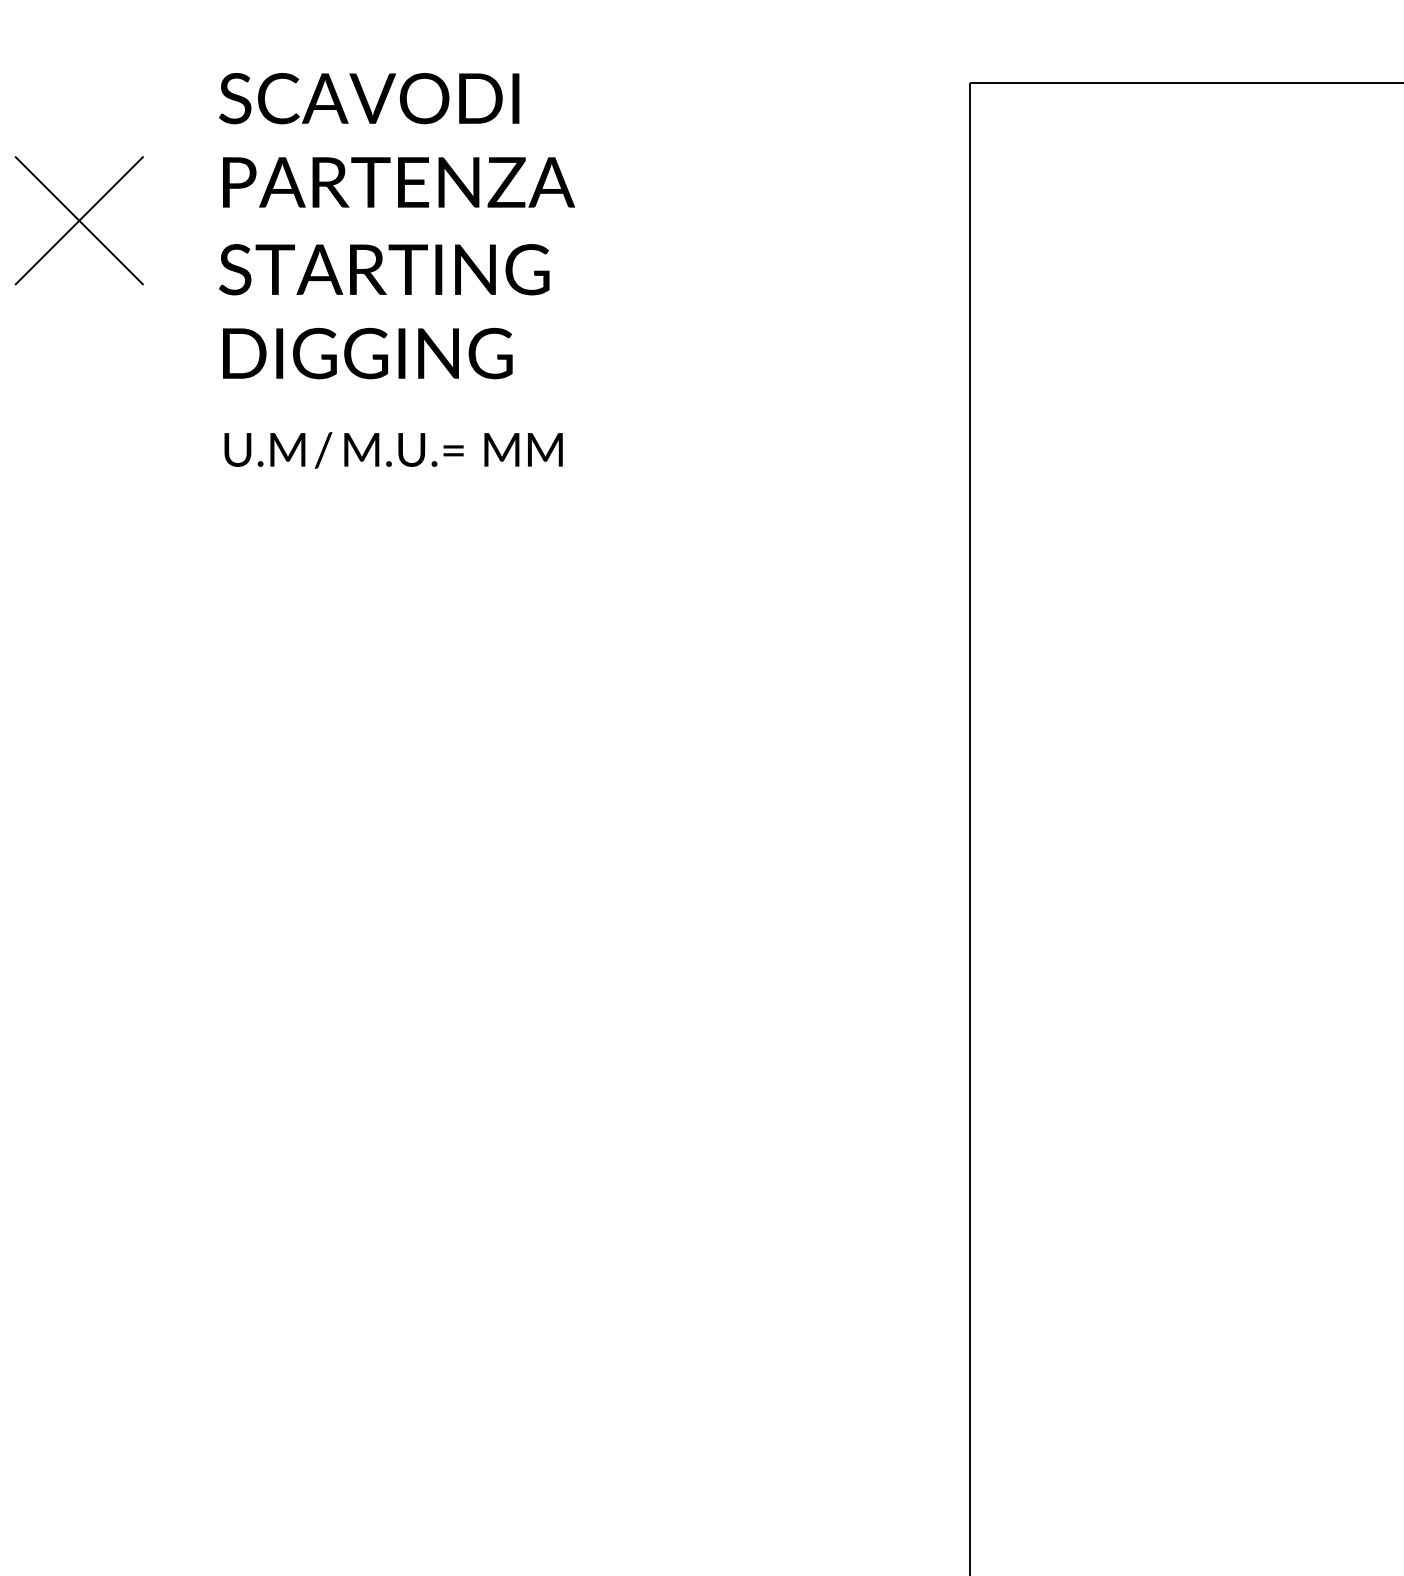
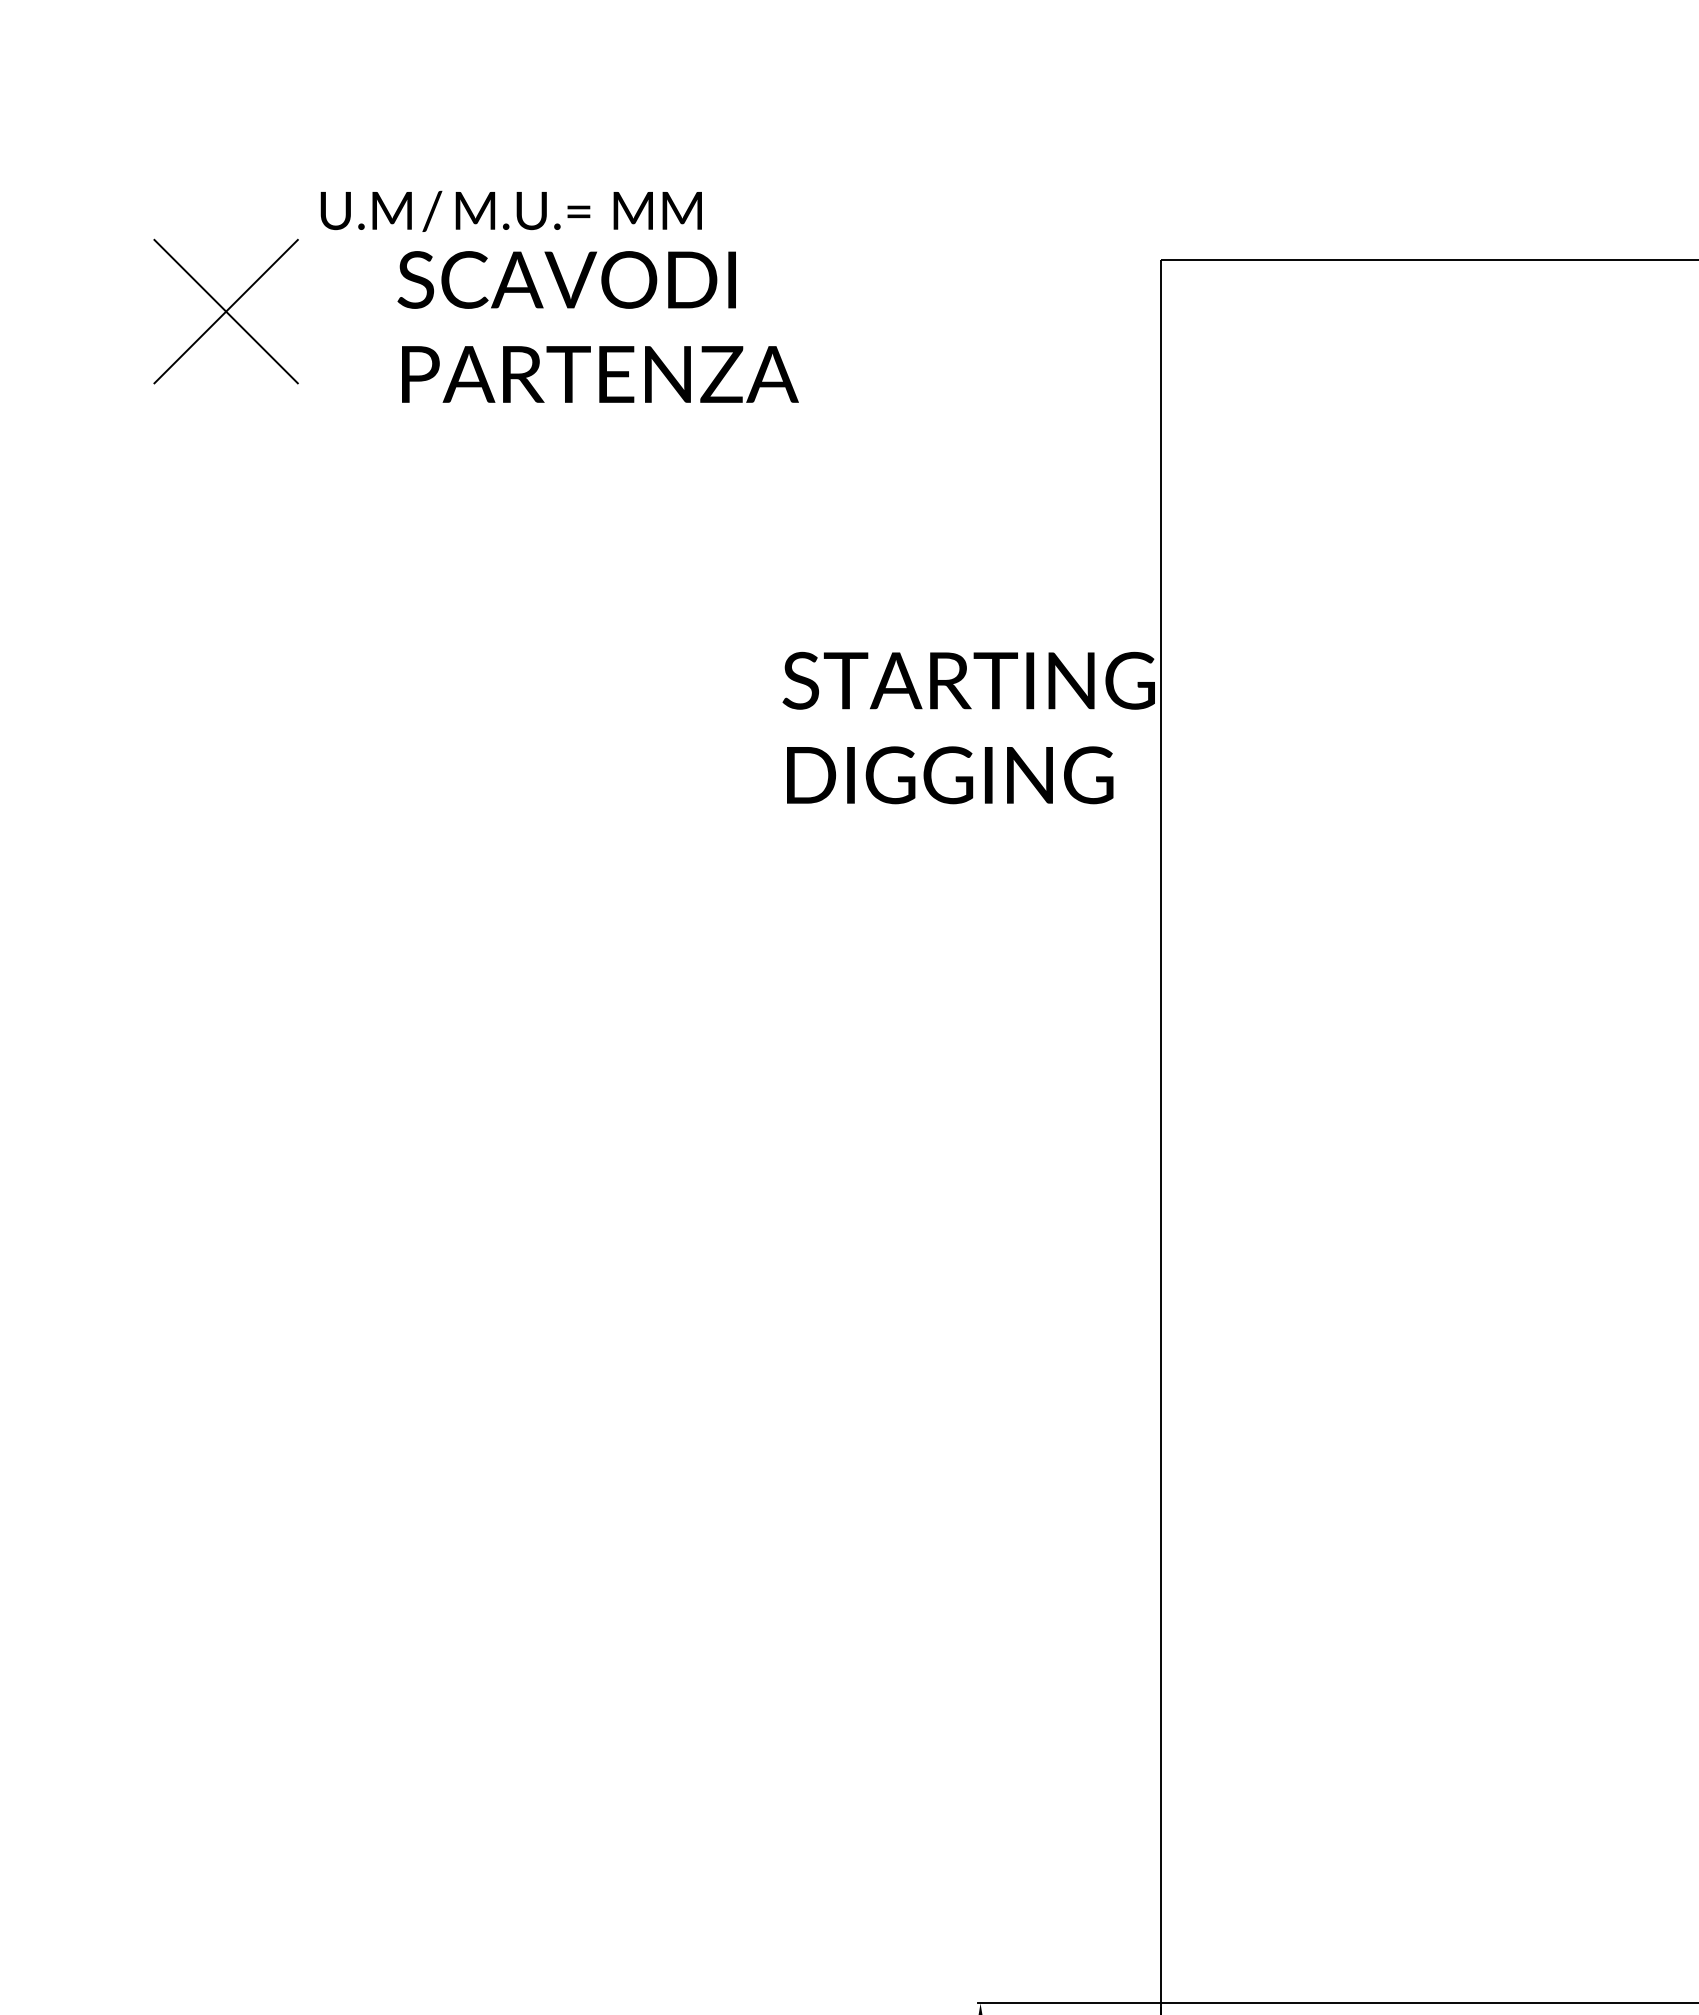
text: (396, 139) -> (597, 326), moved
part: (78, 220) -> (225, 311), moved
text: (384, 311) -> (968, 727), moved
text: (392, 449) -> (510, 210), moved

